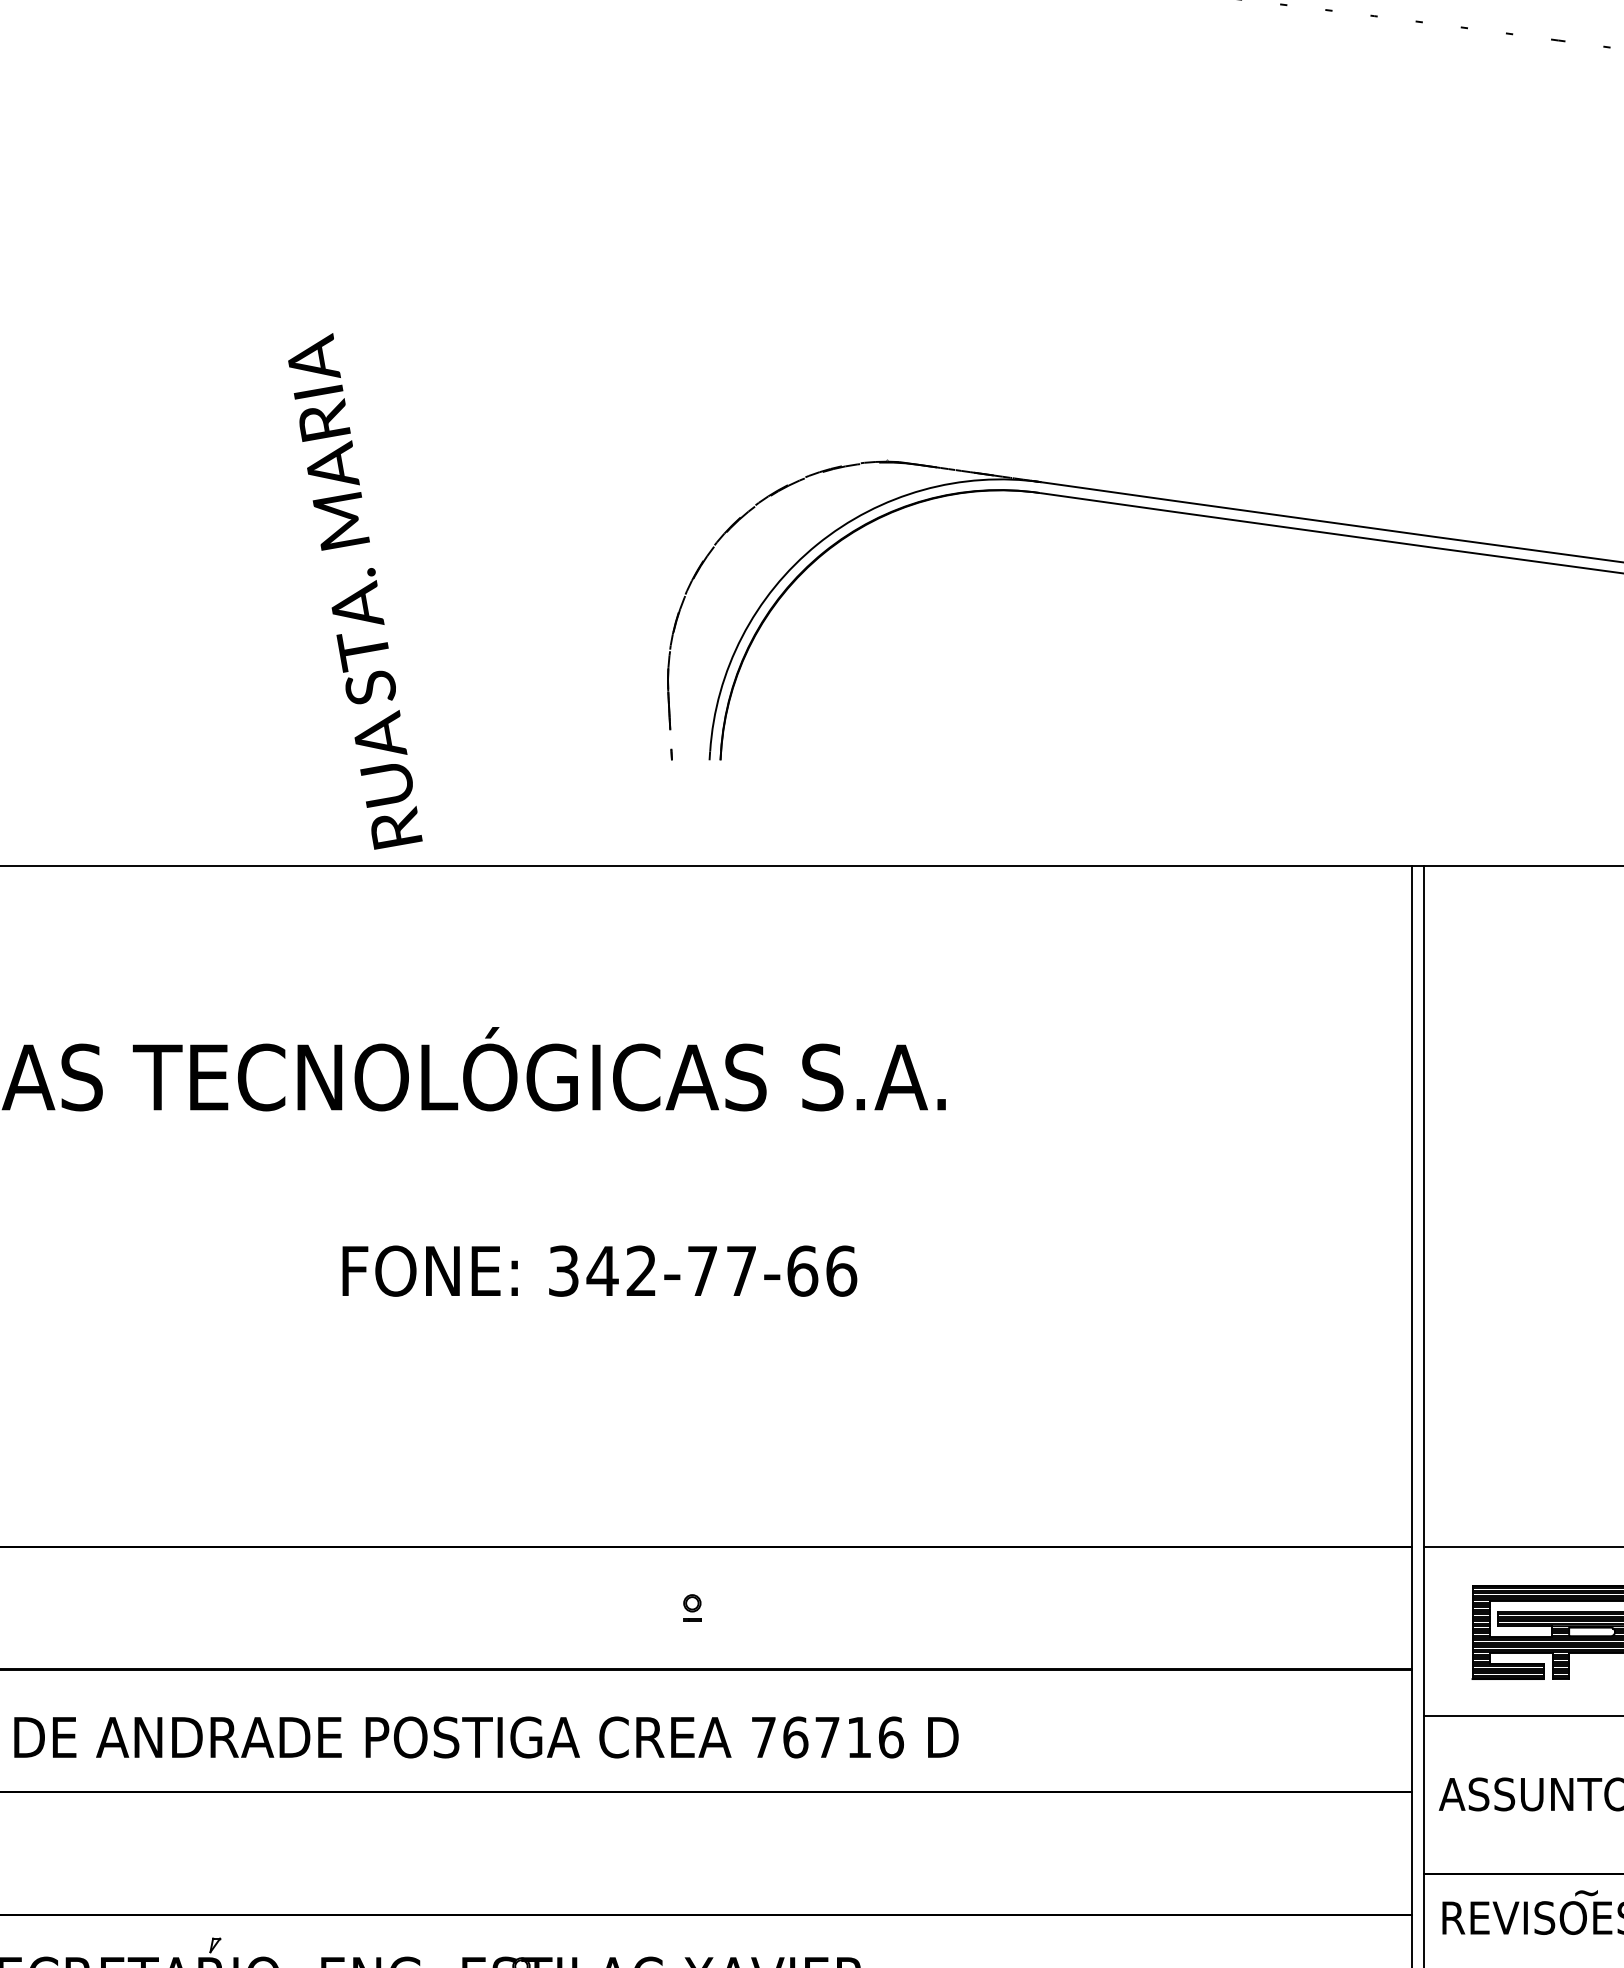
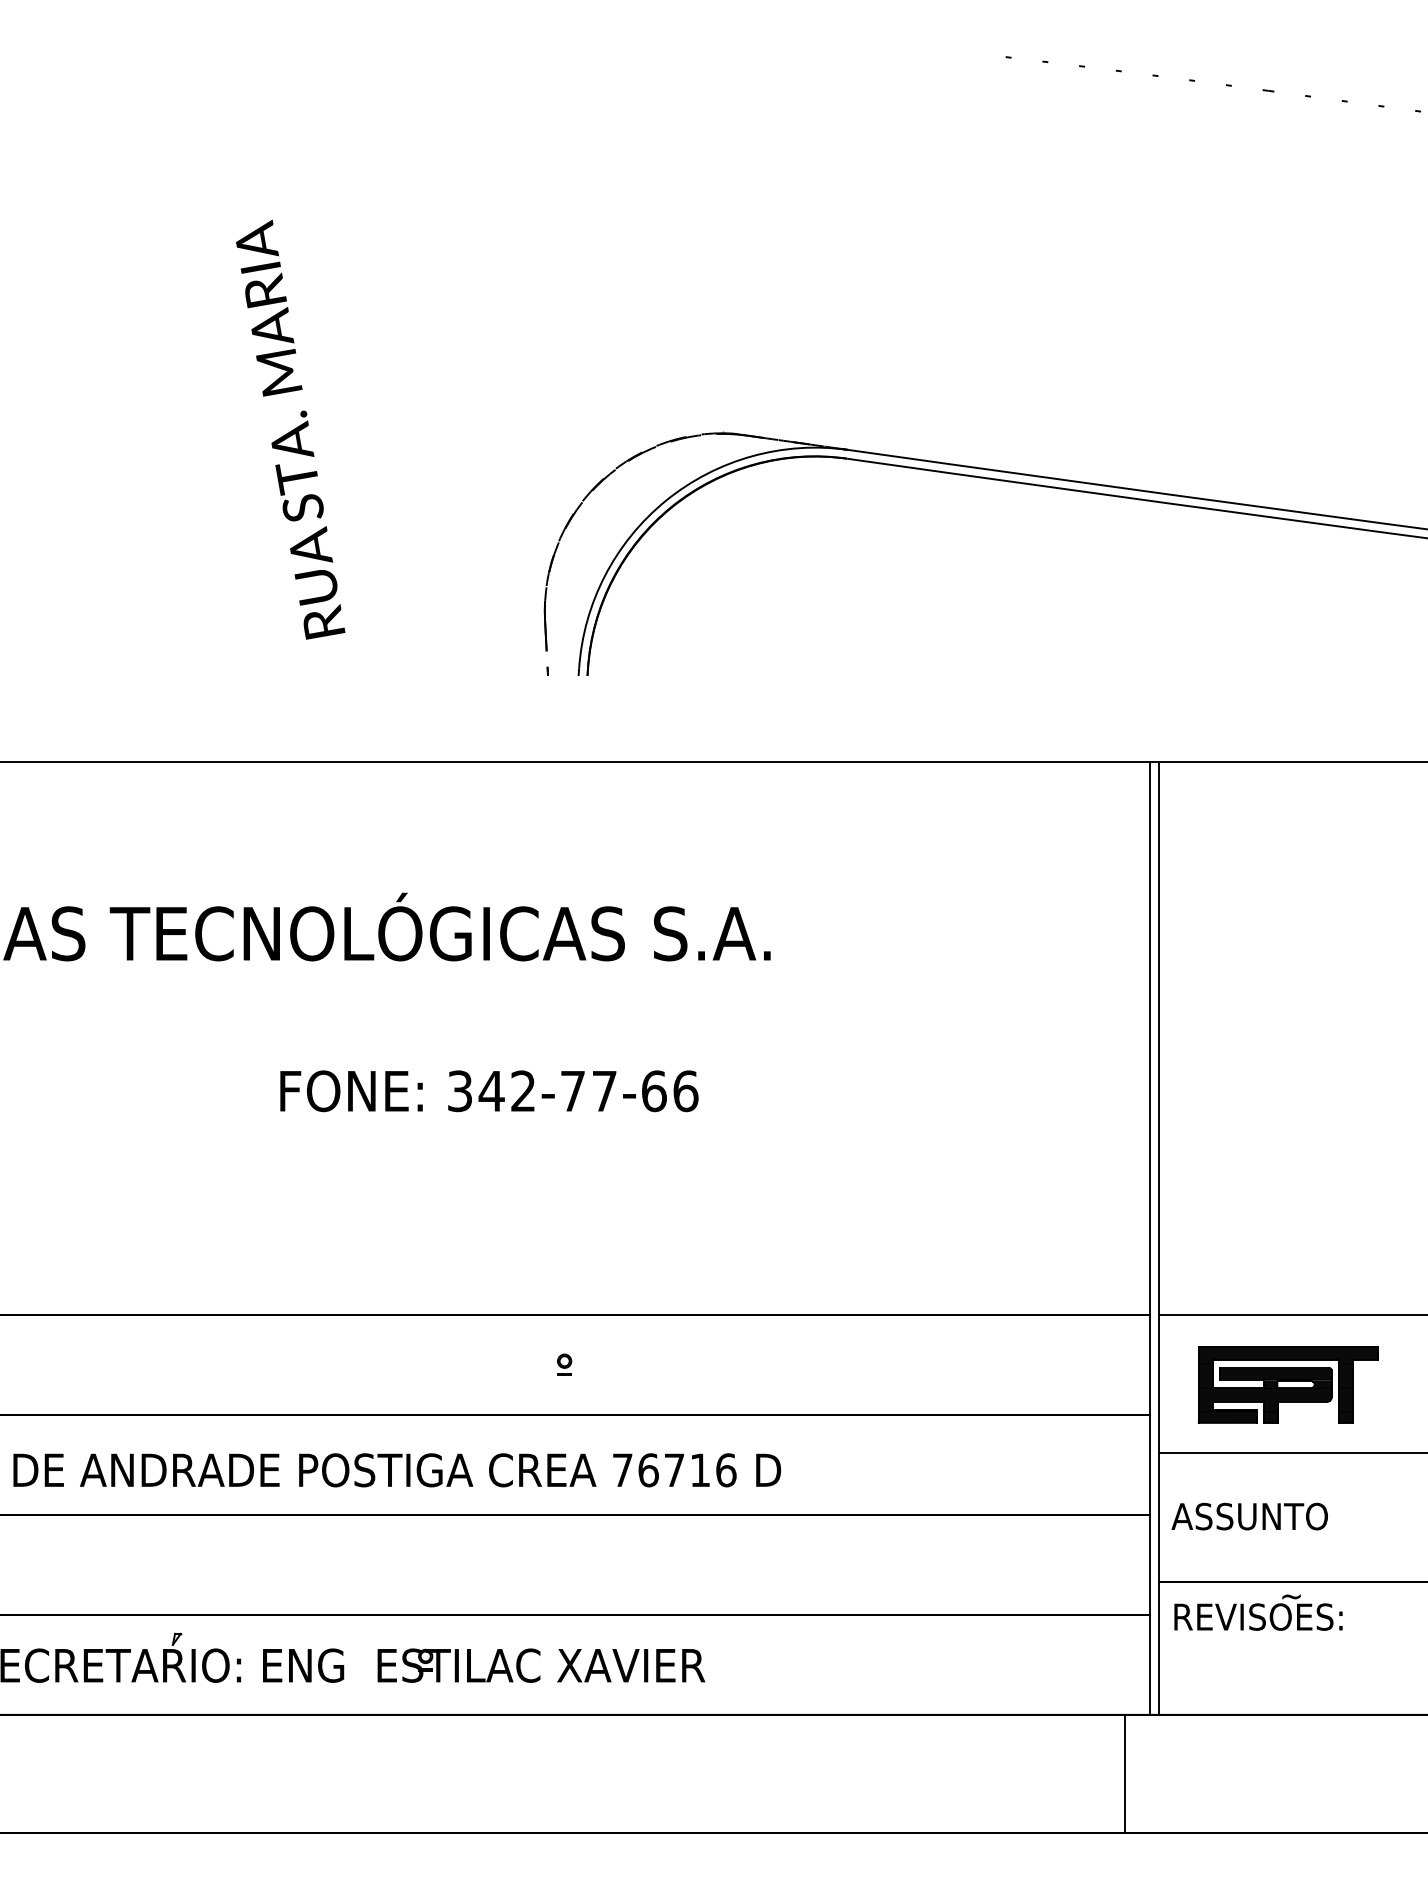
text: (355, 591) -> (290, 429), moved

